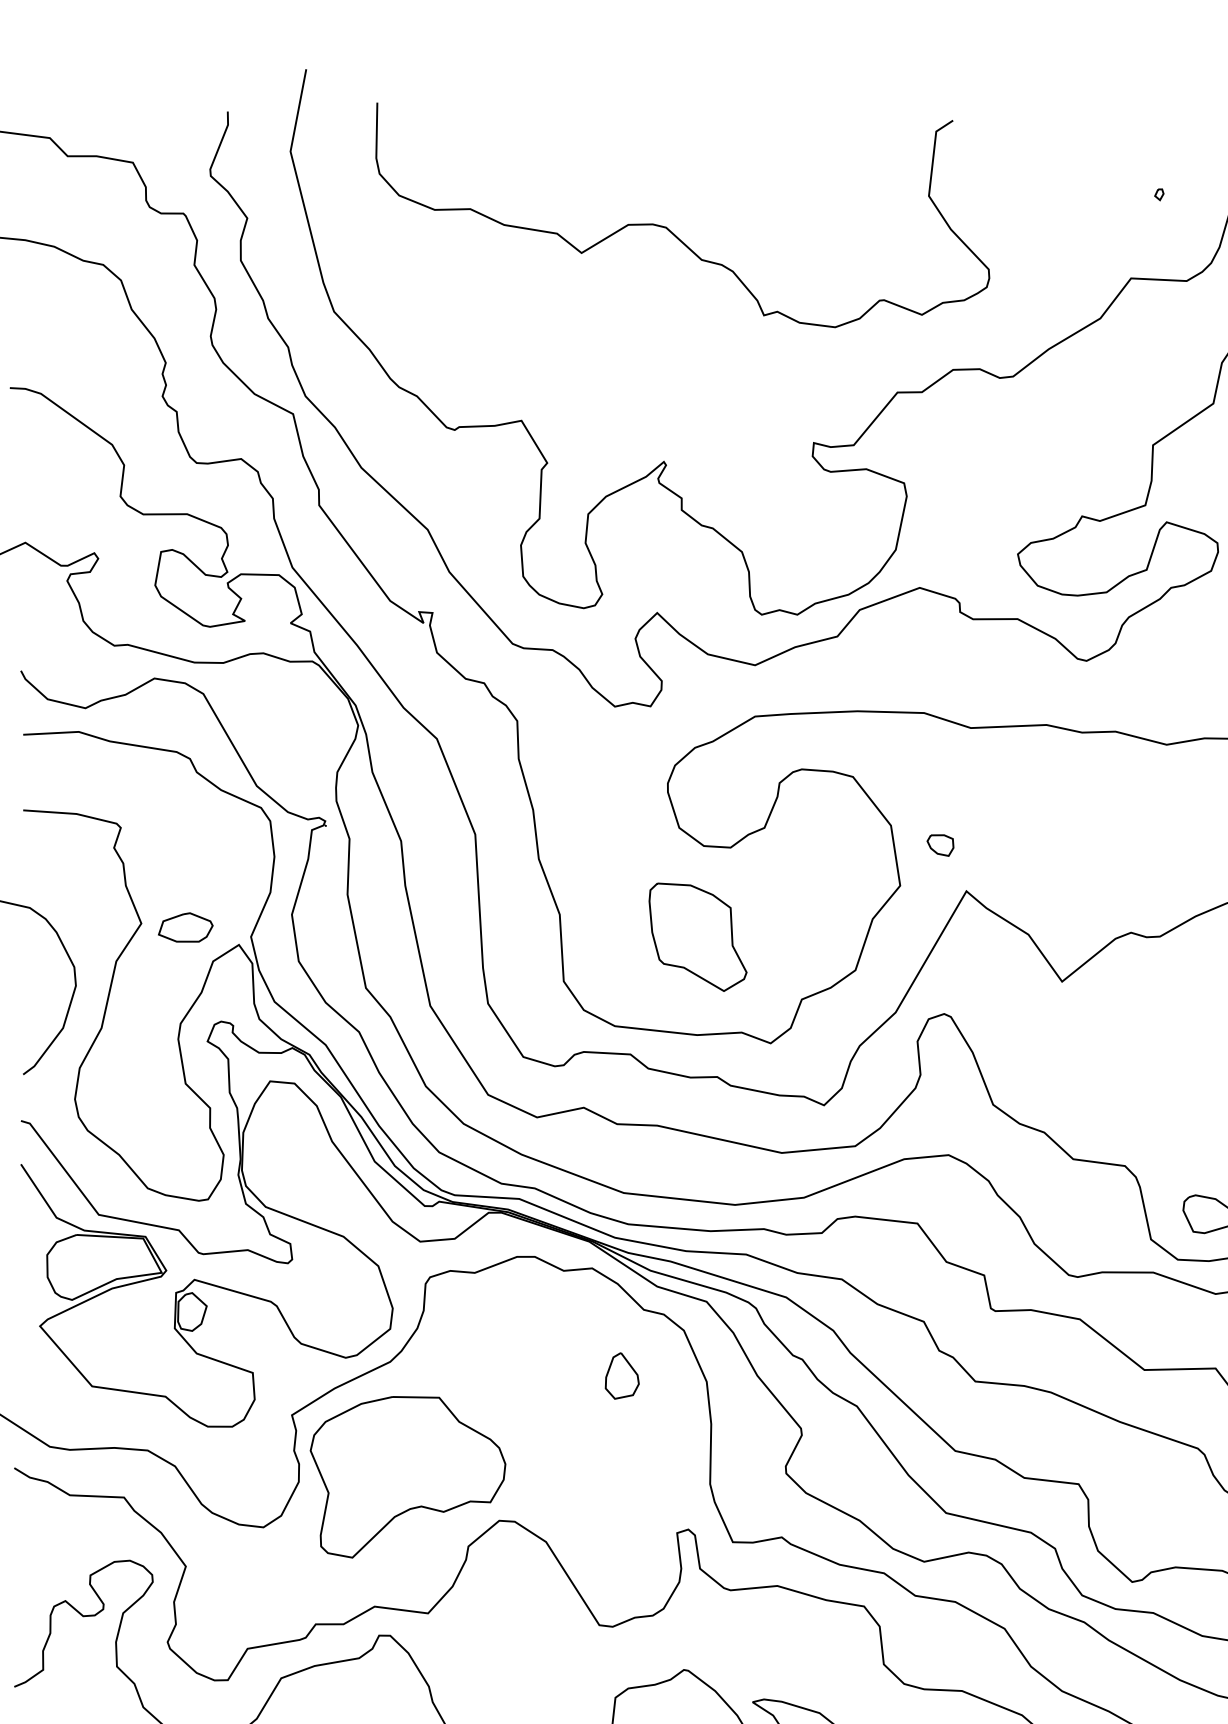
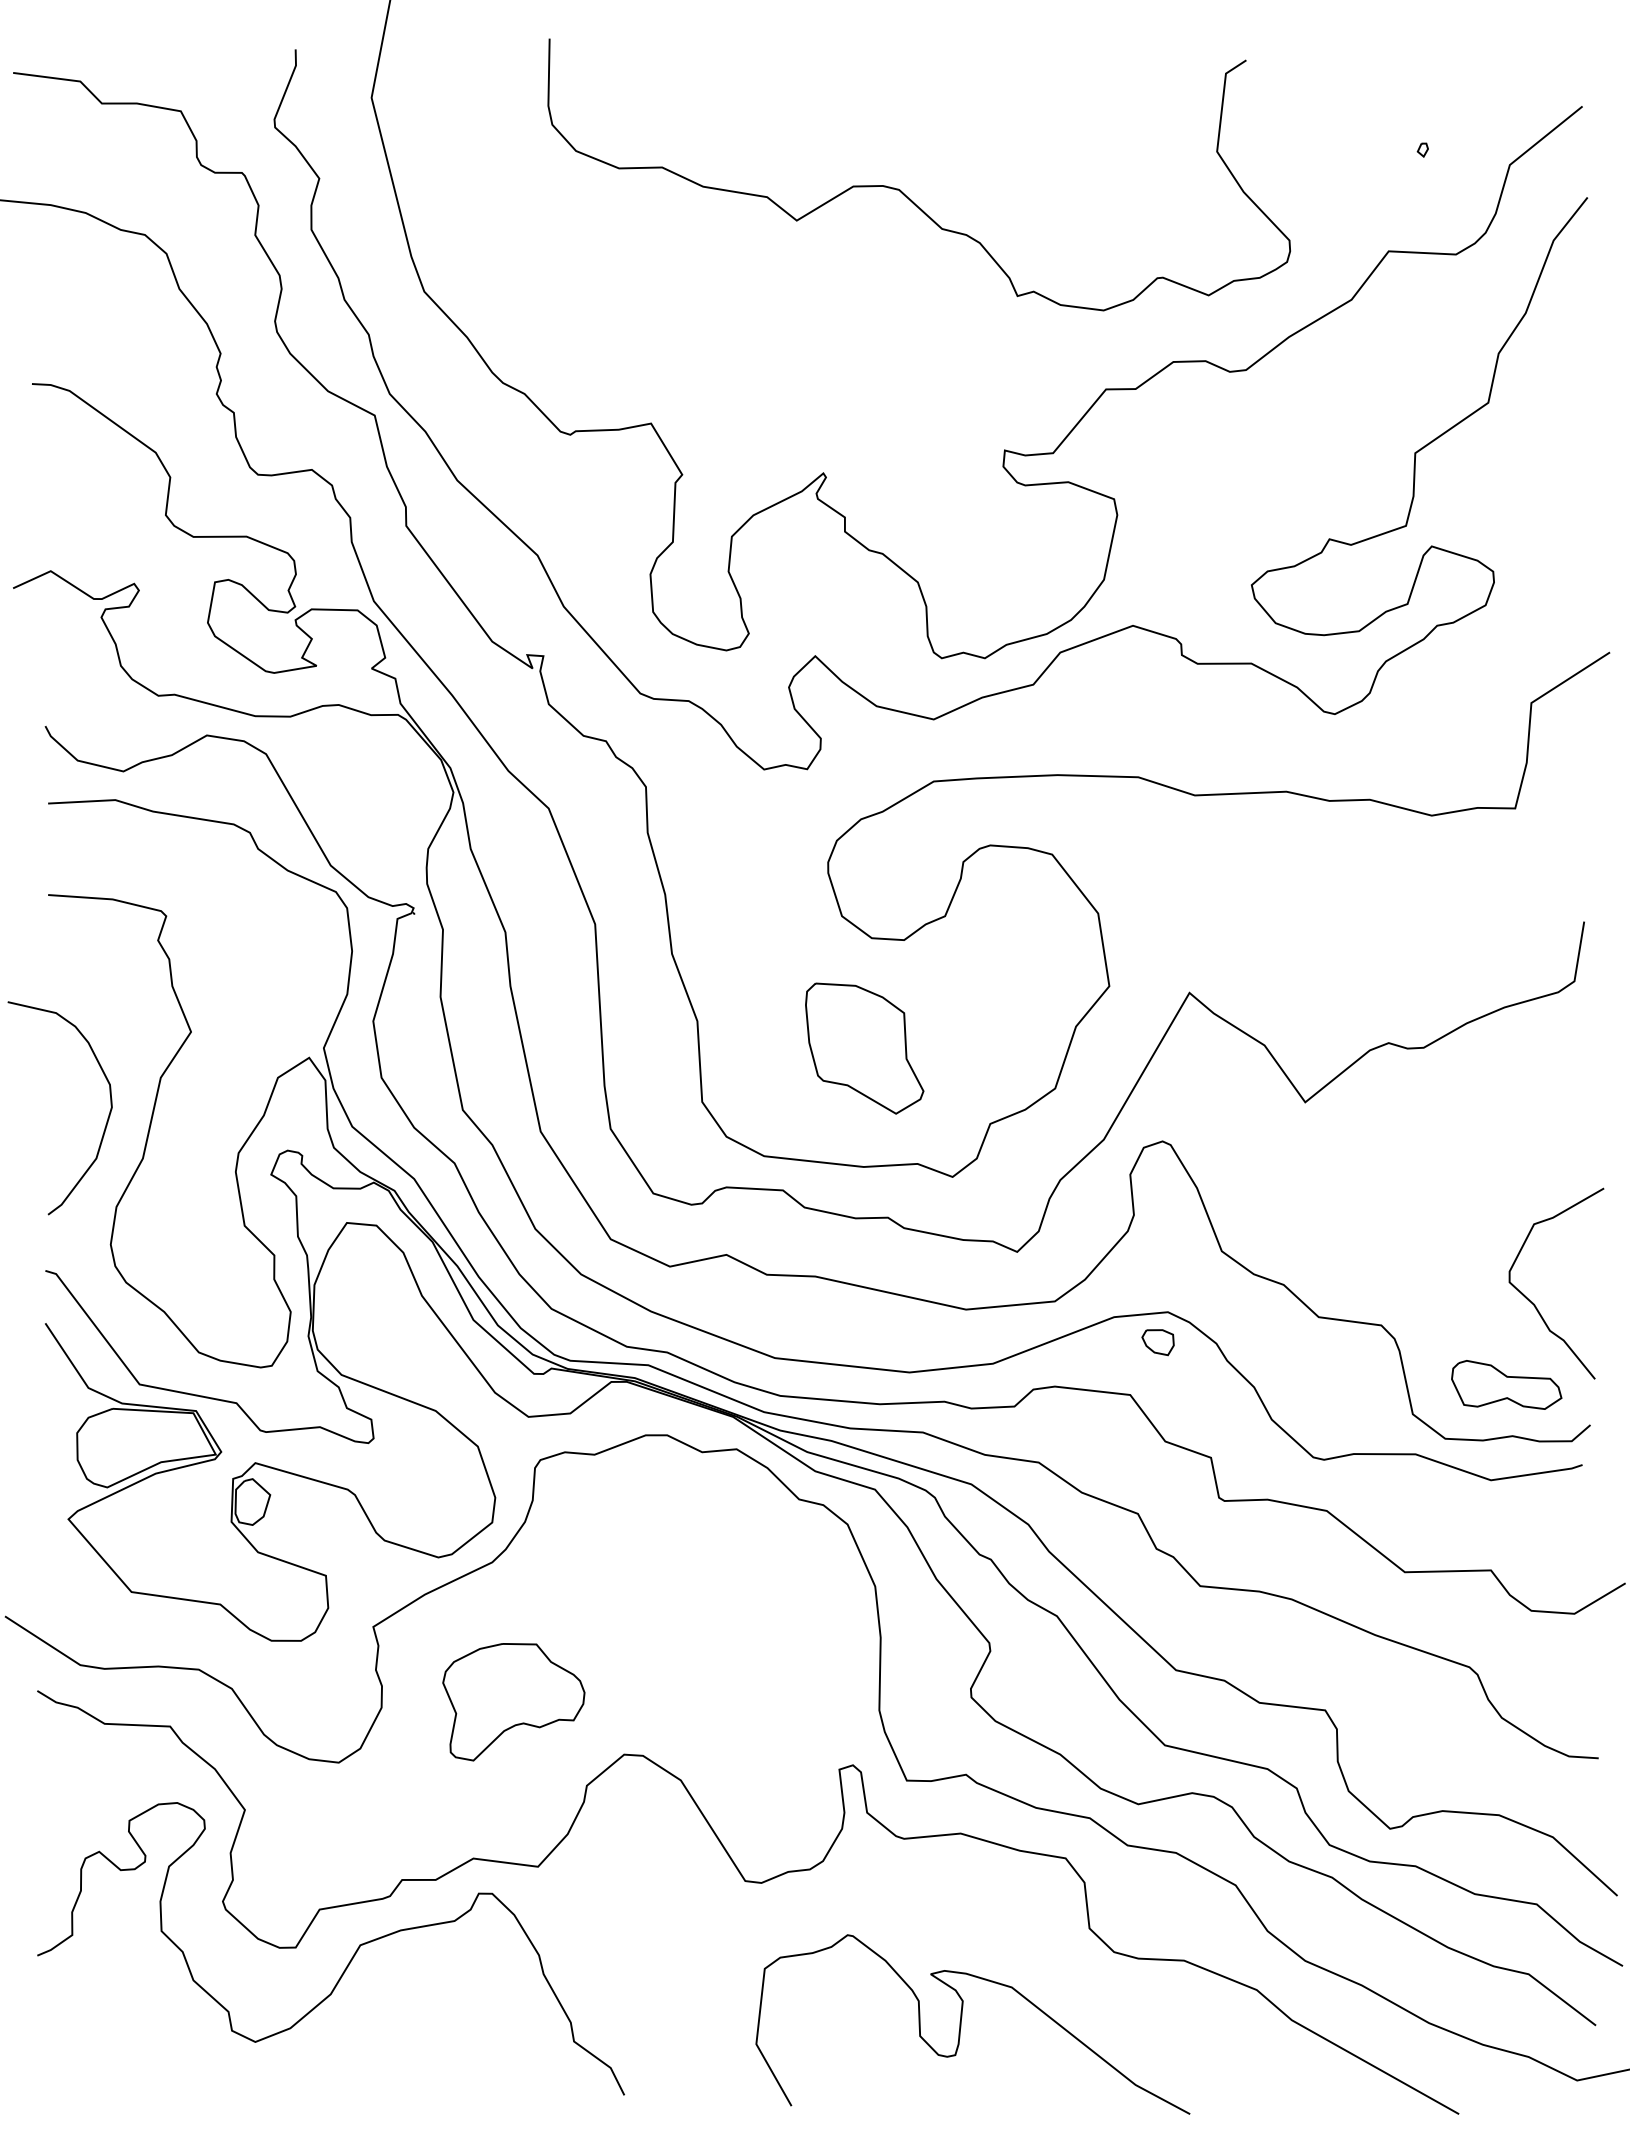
curve: (668, 228) -> (901, 190), moved
part: (940, 845) -> (1157, 1342), moved
part: (185, 927) -> (244, 1036), removed
part: (621, 1376) -> (772, 1579), removed
part: (407, 1477) -> (513, 1702), size x0.6

